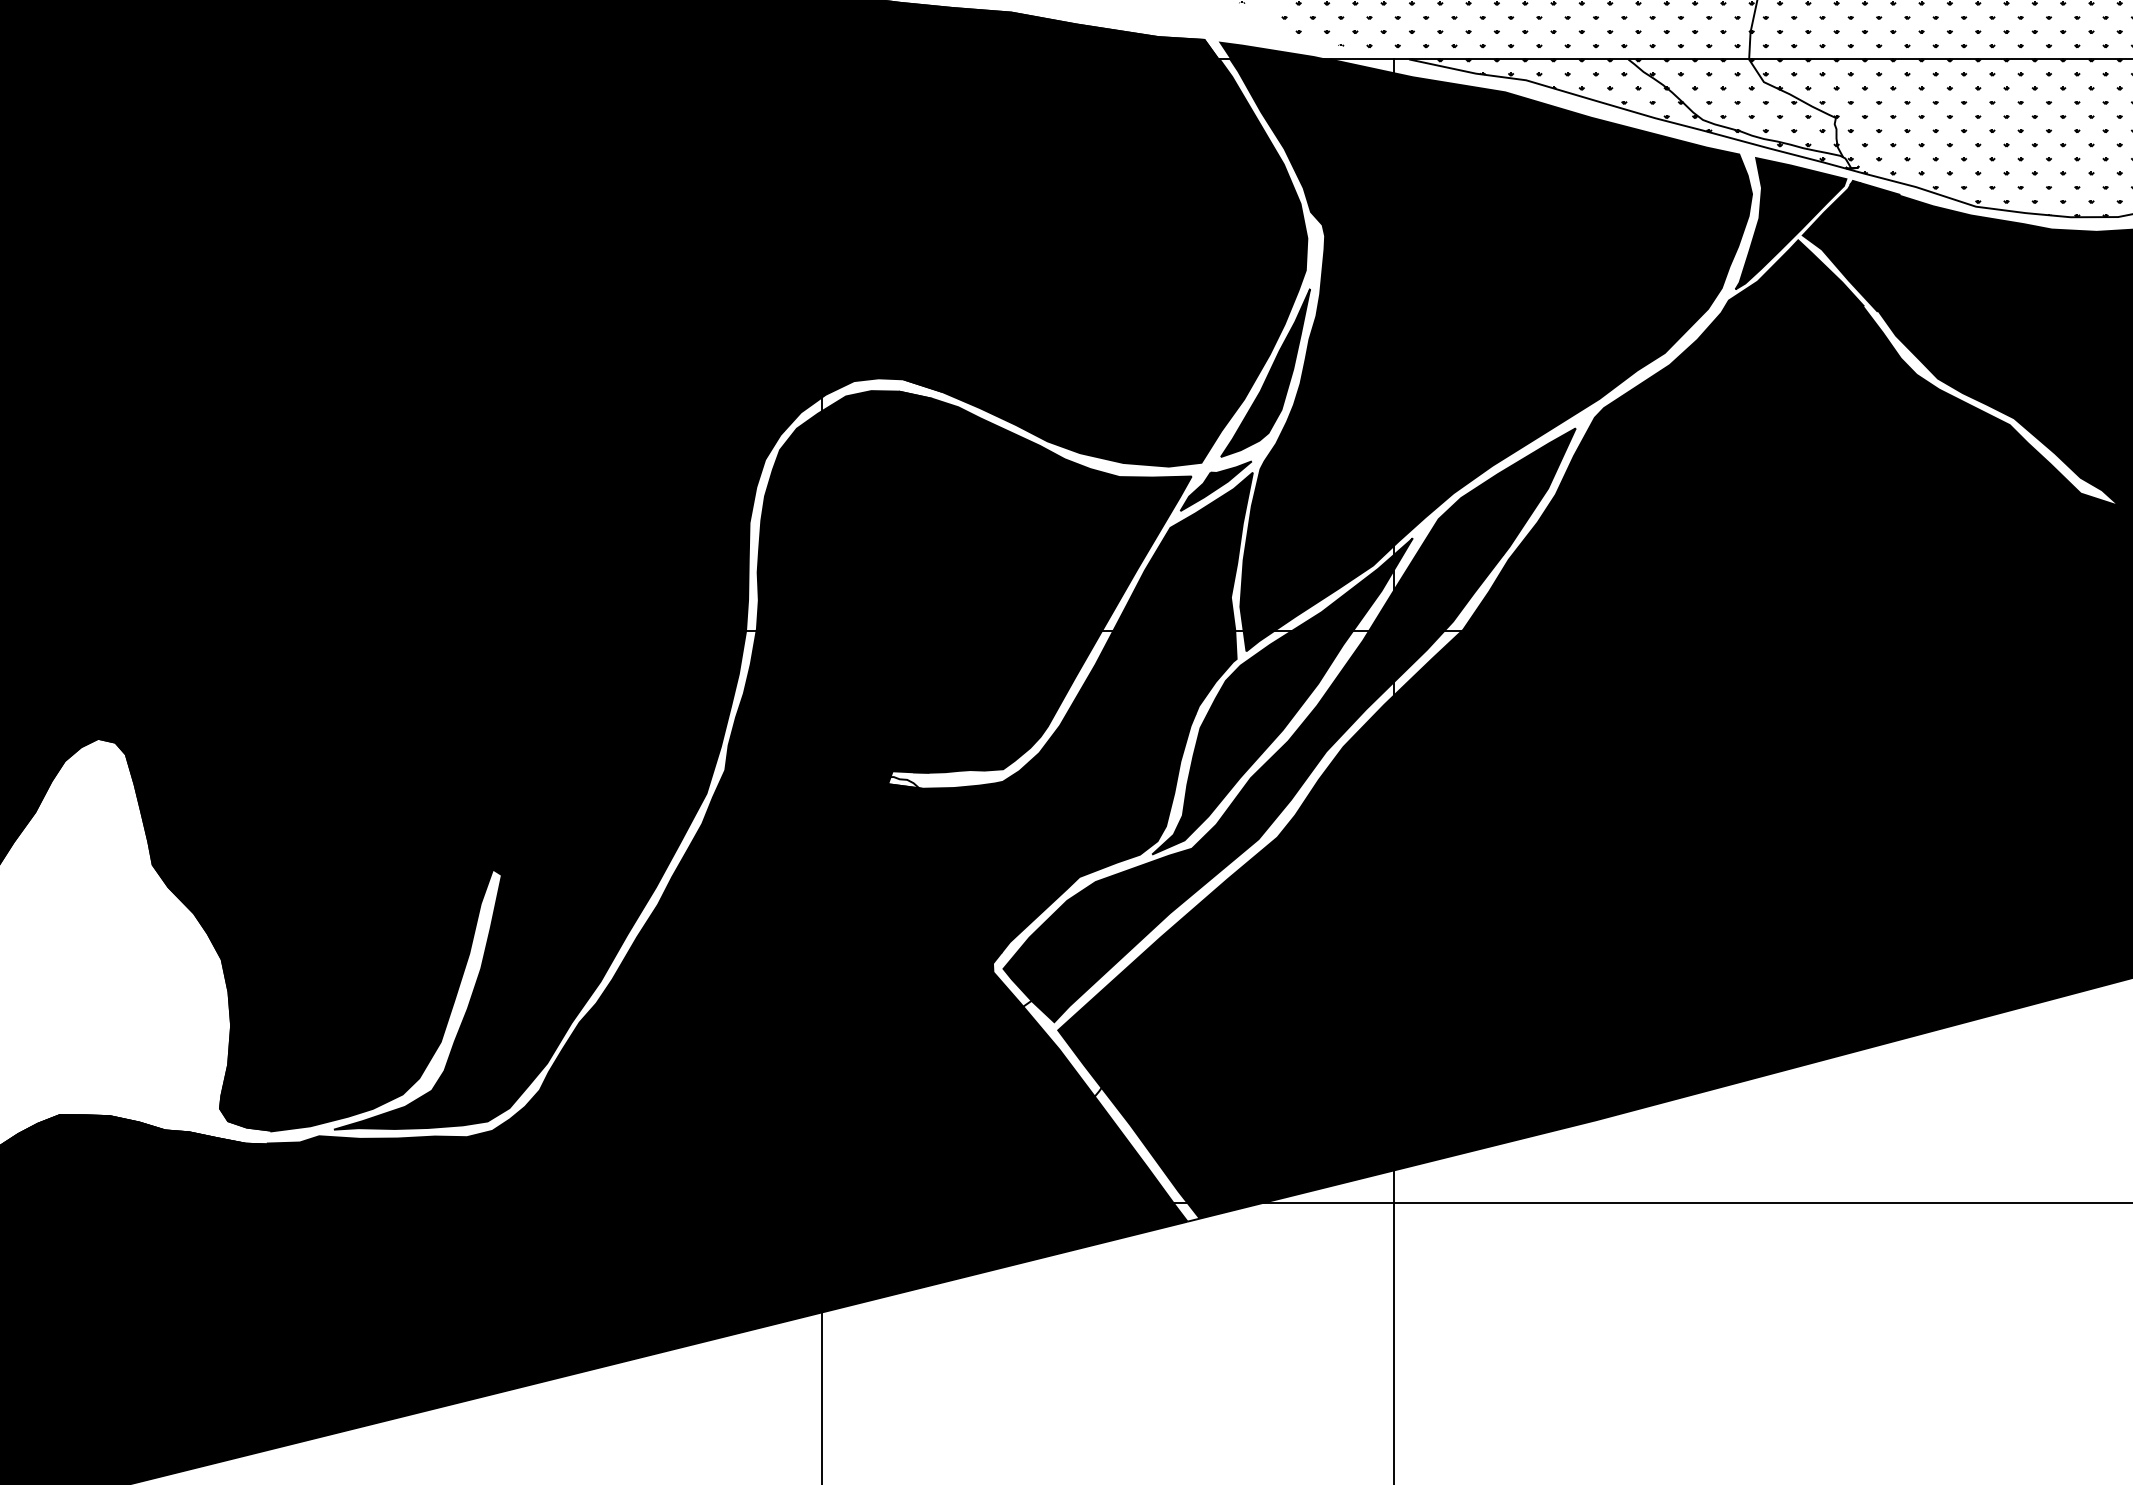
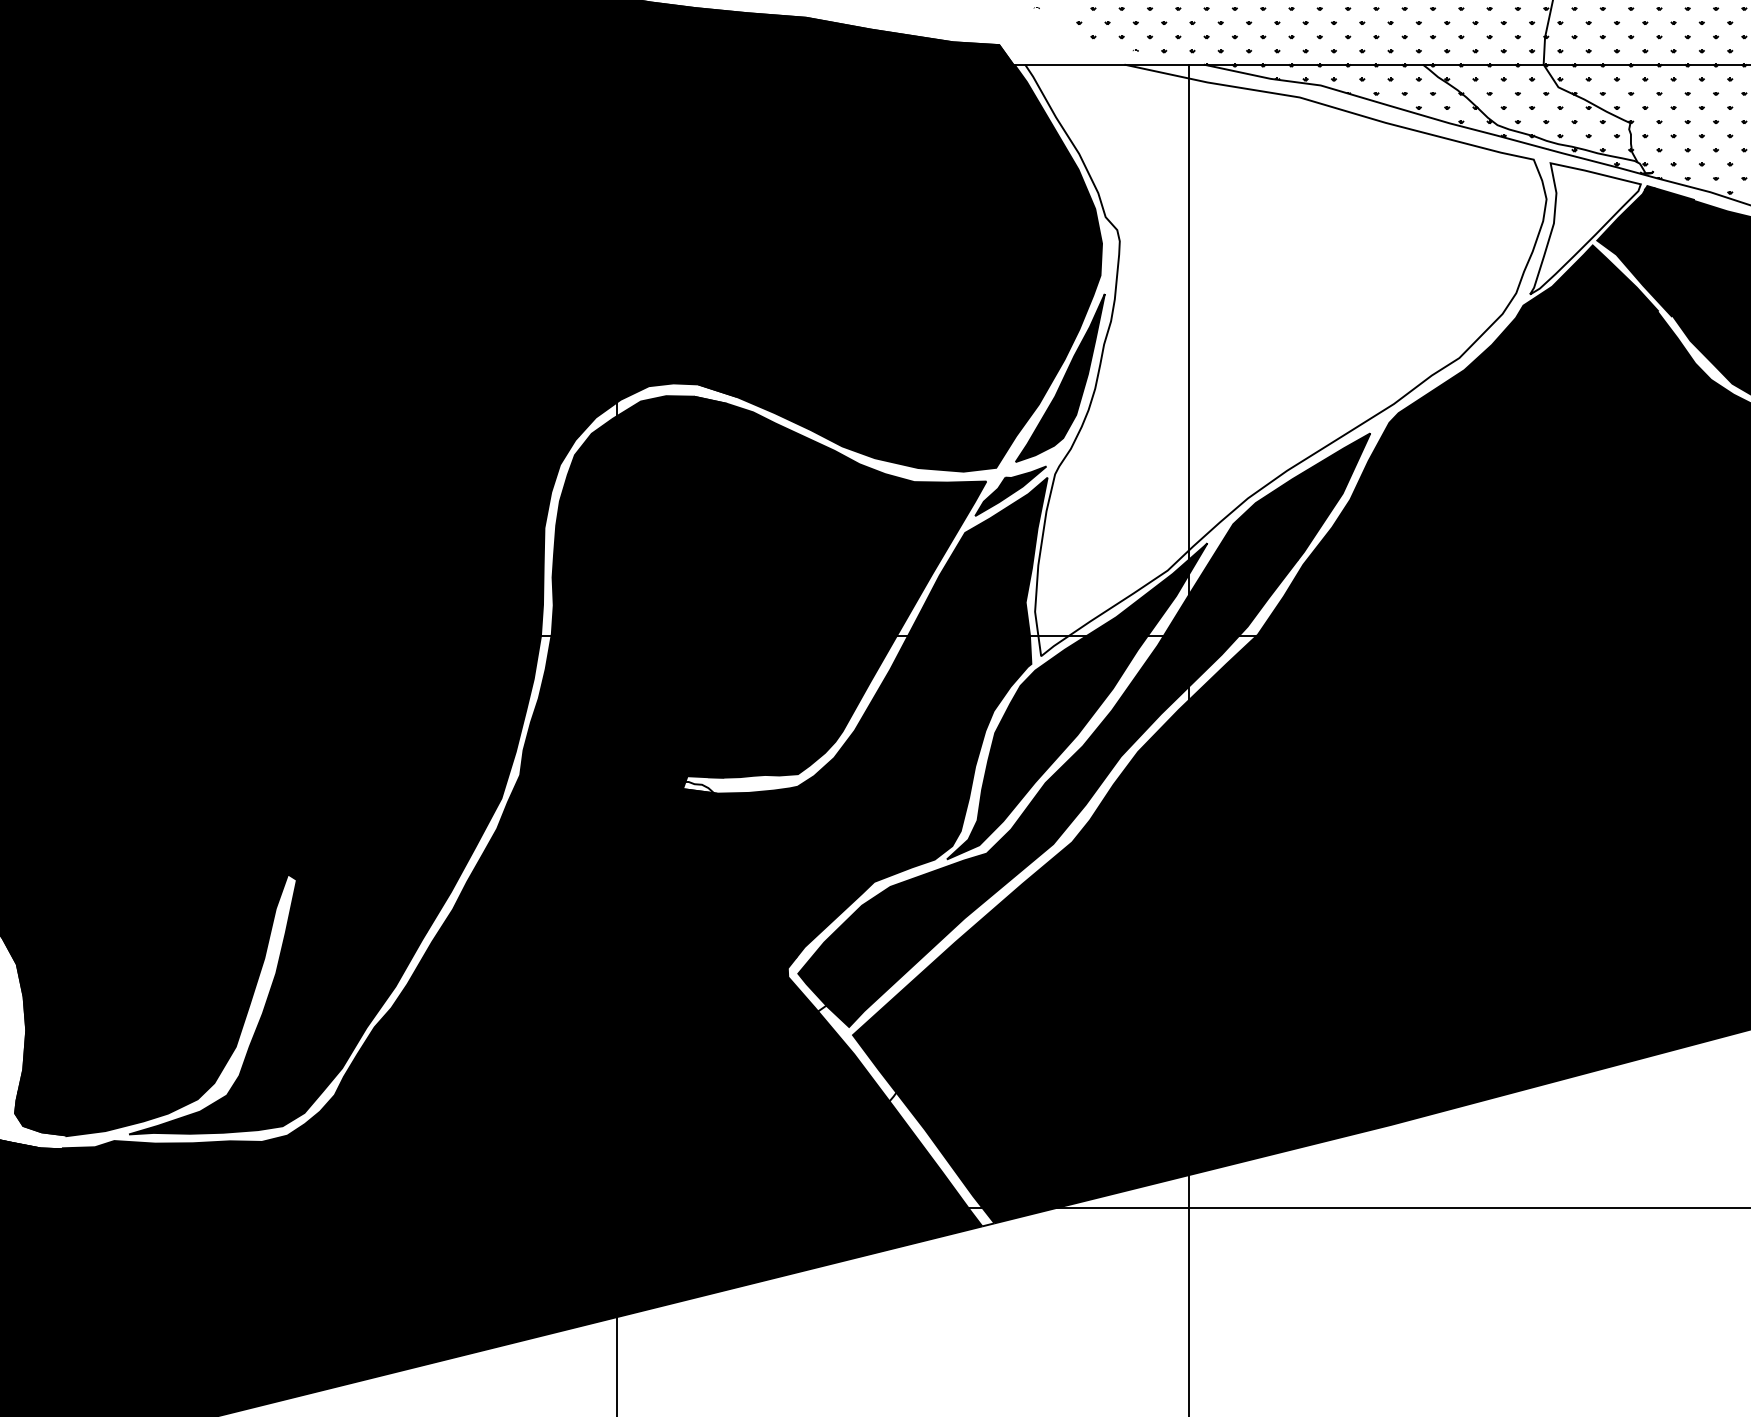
fill: (1790, 223) -> (1584, 228), removed
fill: (1485, 346) -> (1280, 351), removed

